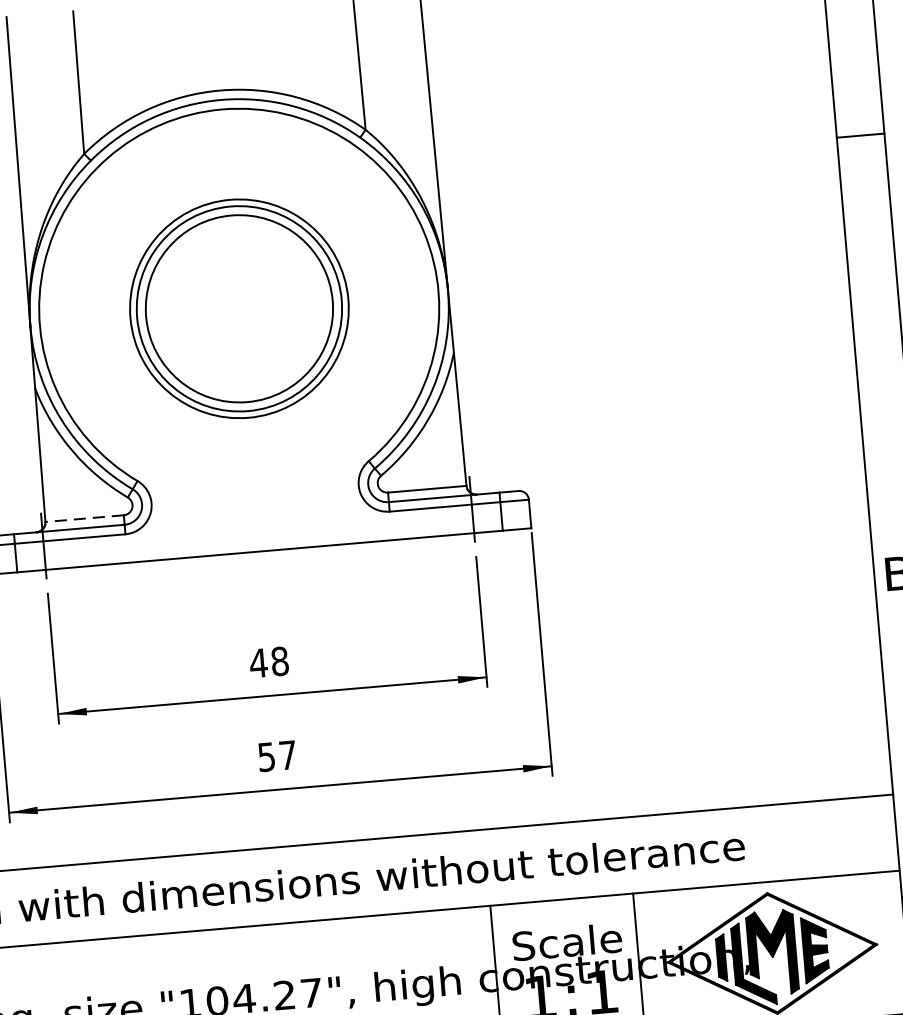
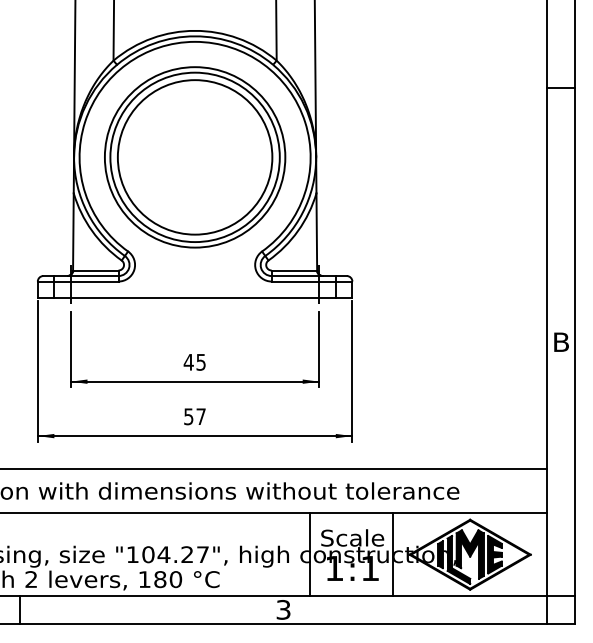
part: (239, 308) -> (195, 157), size x1.43
line: (84, 518) -> (95, 270), dashed -> solid
text: (278, 660) -> (200, 361), 48 -> 45

